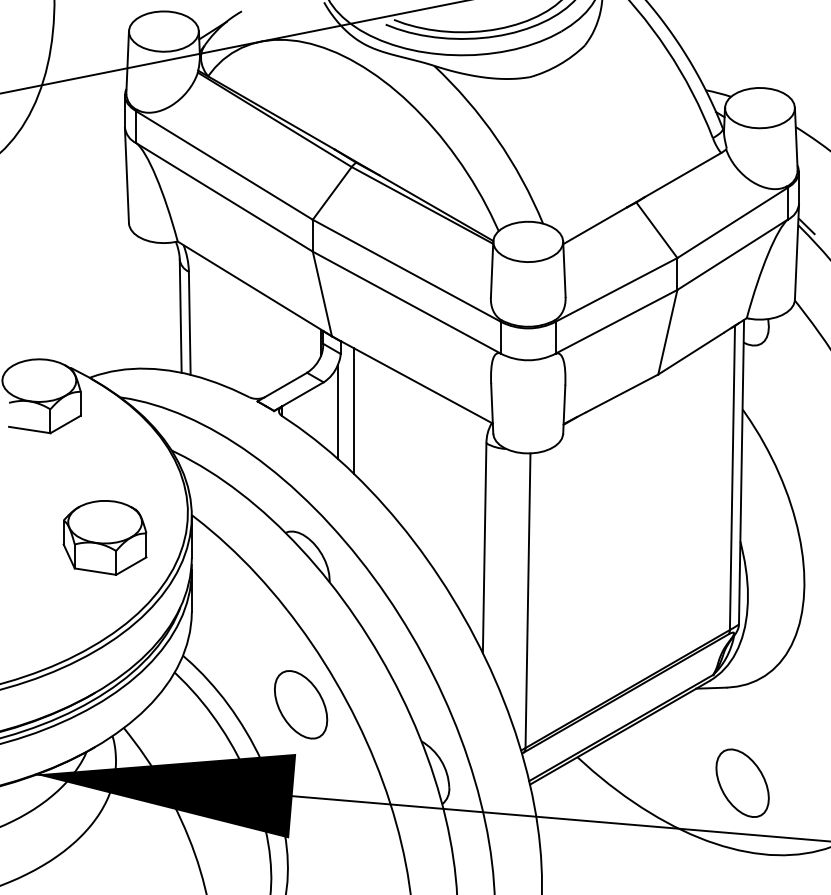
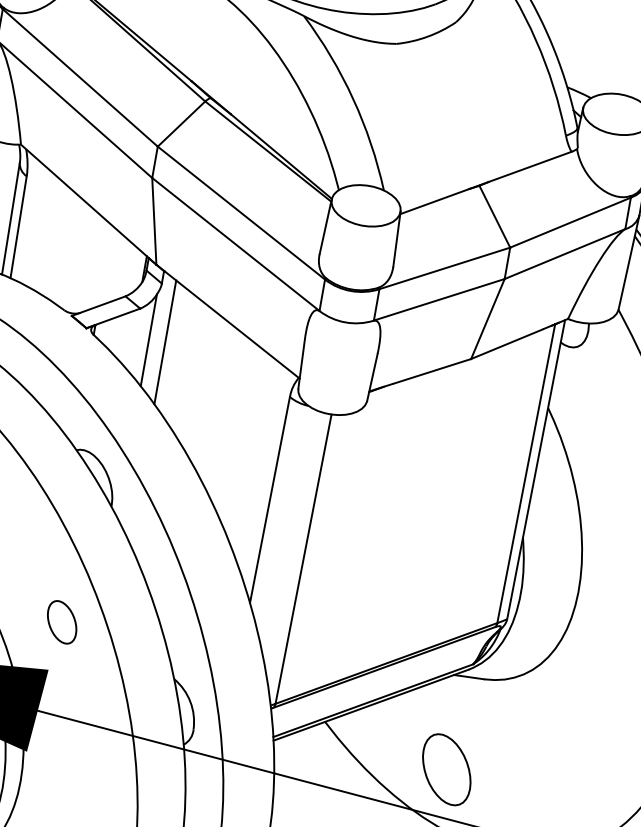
part: (301, 704) -> (62, 622), size x0.6
part: (742, 782) -> (446, 769), moved

